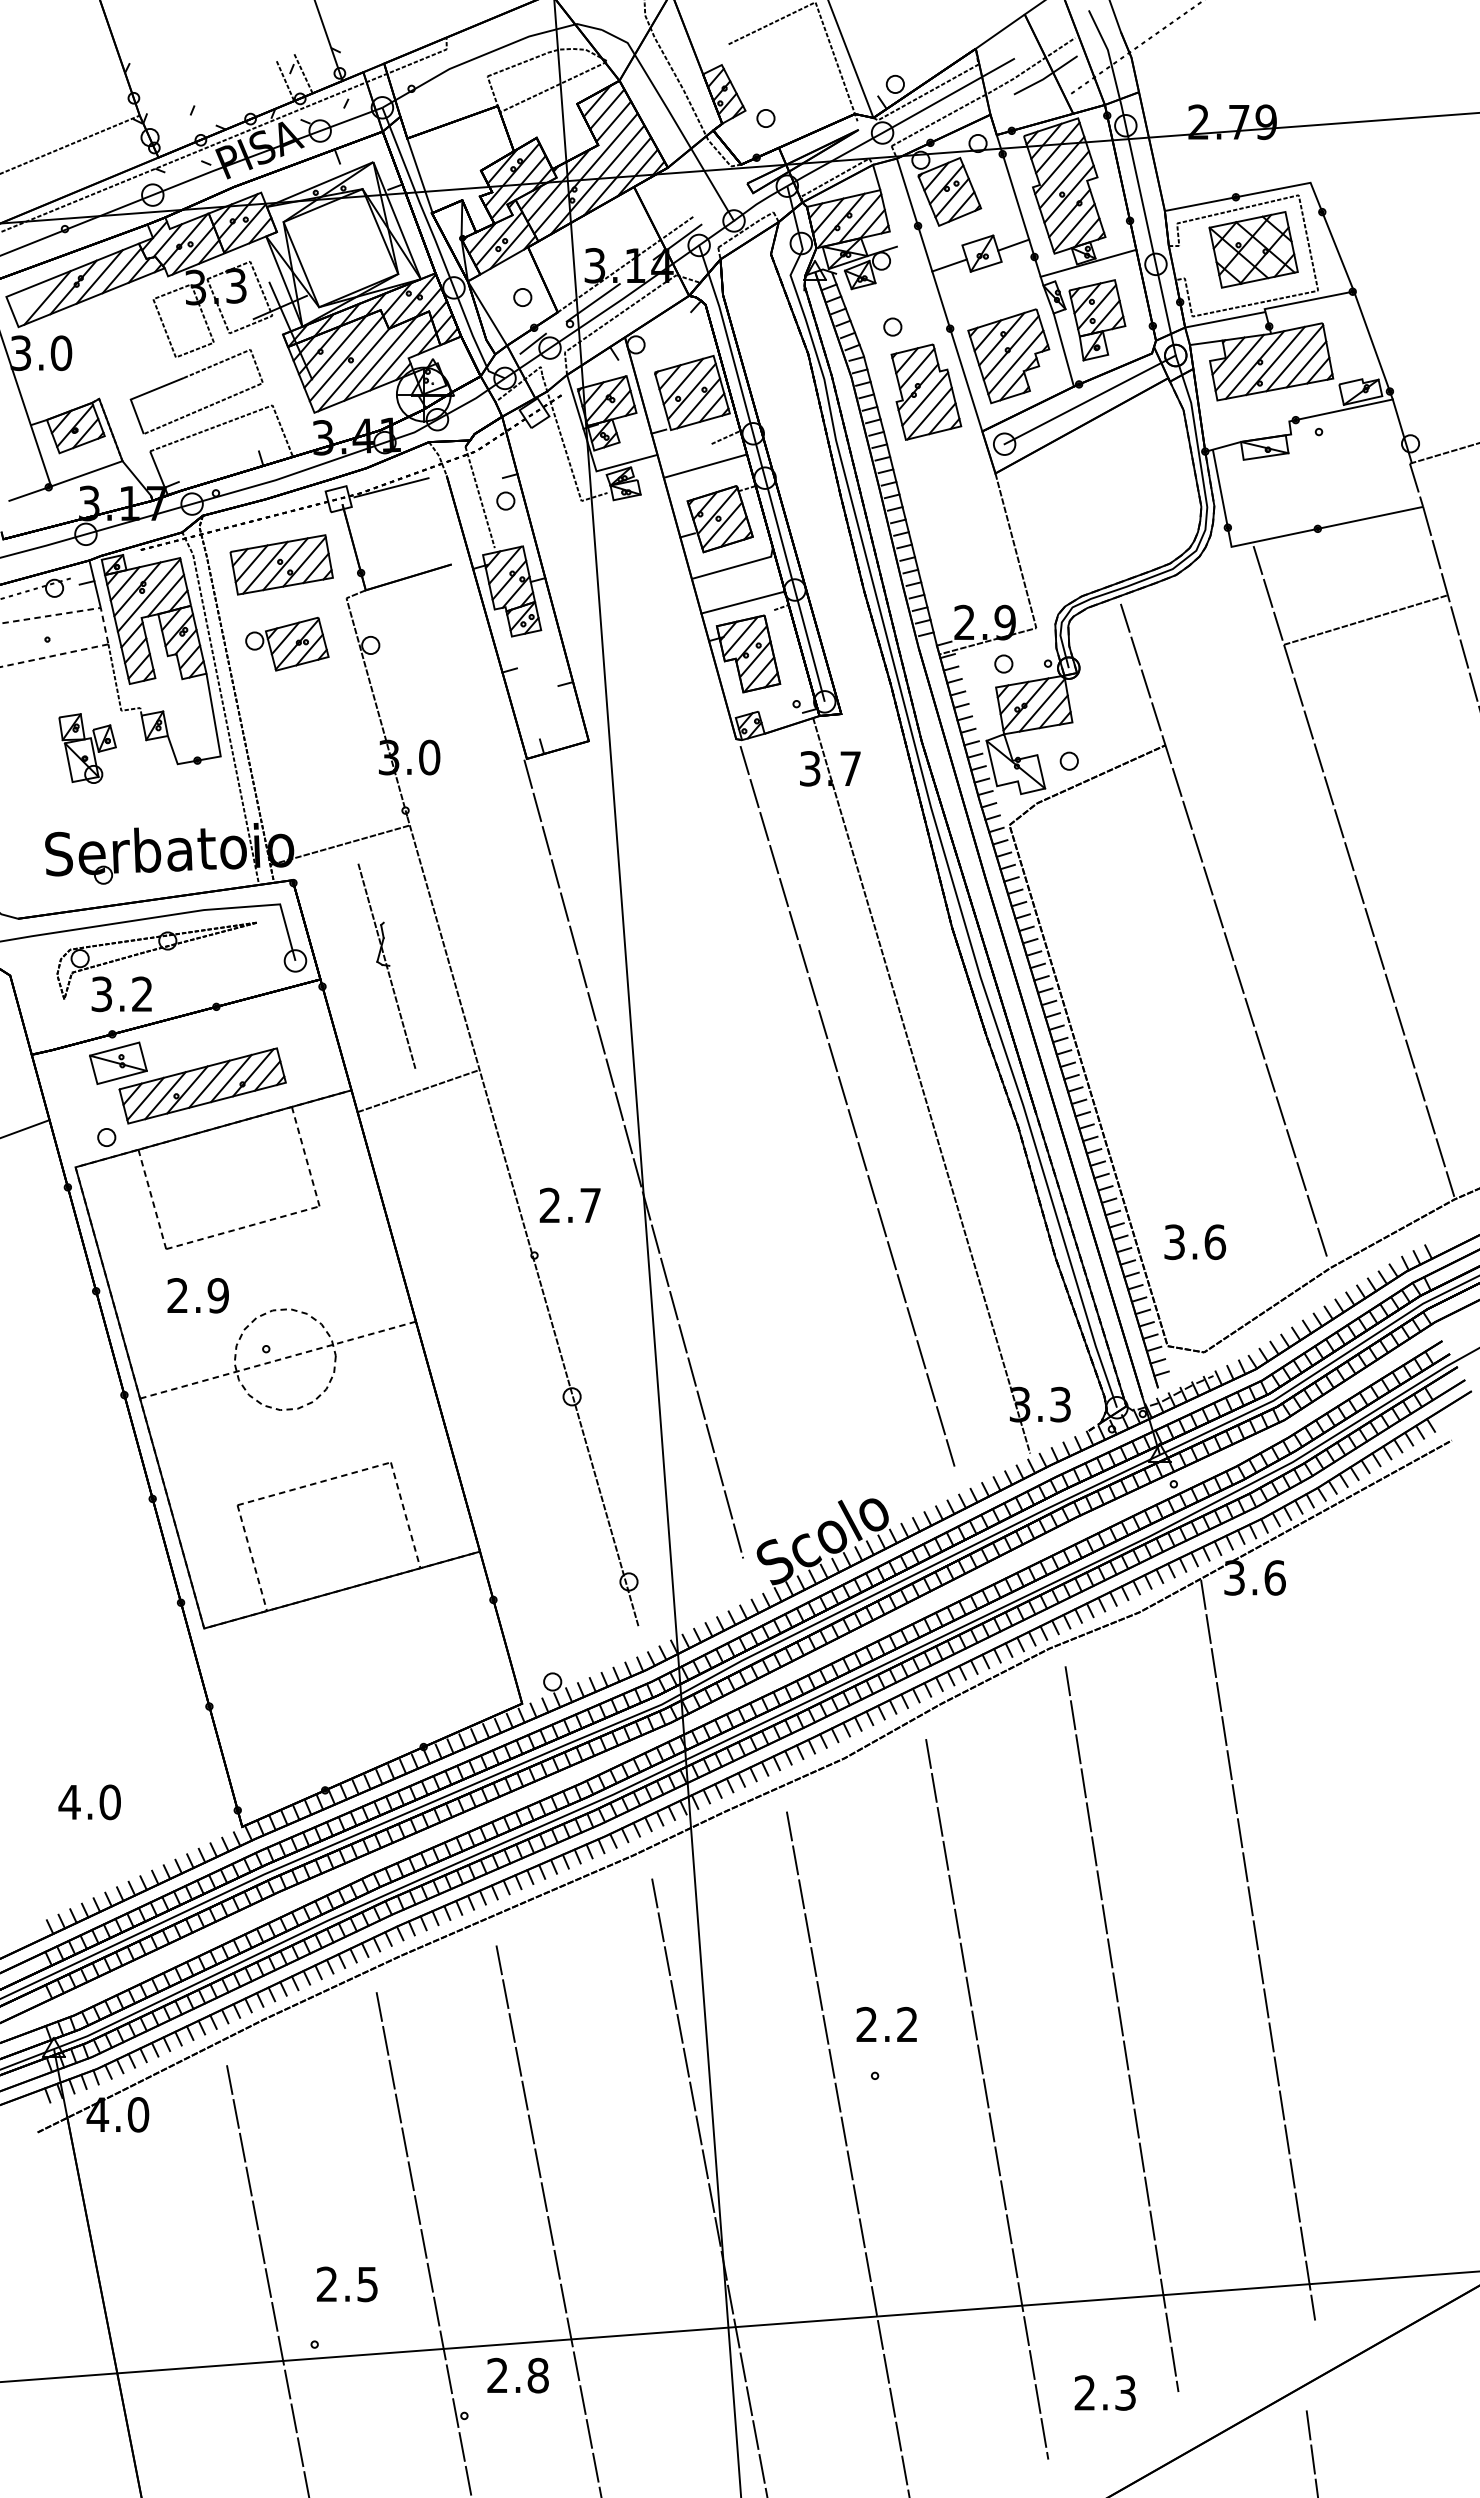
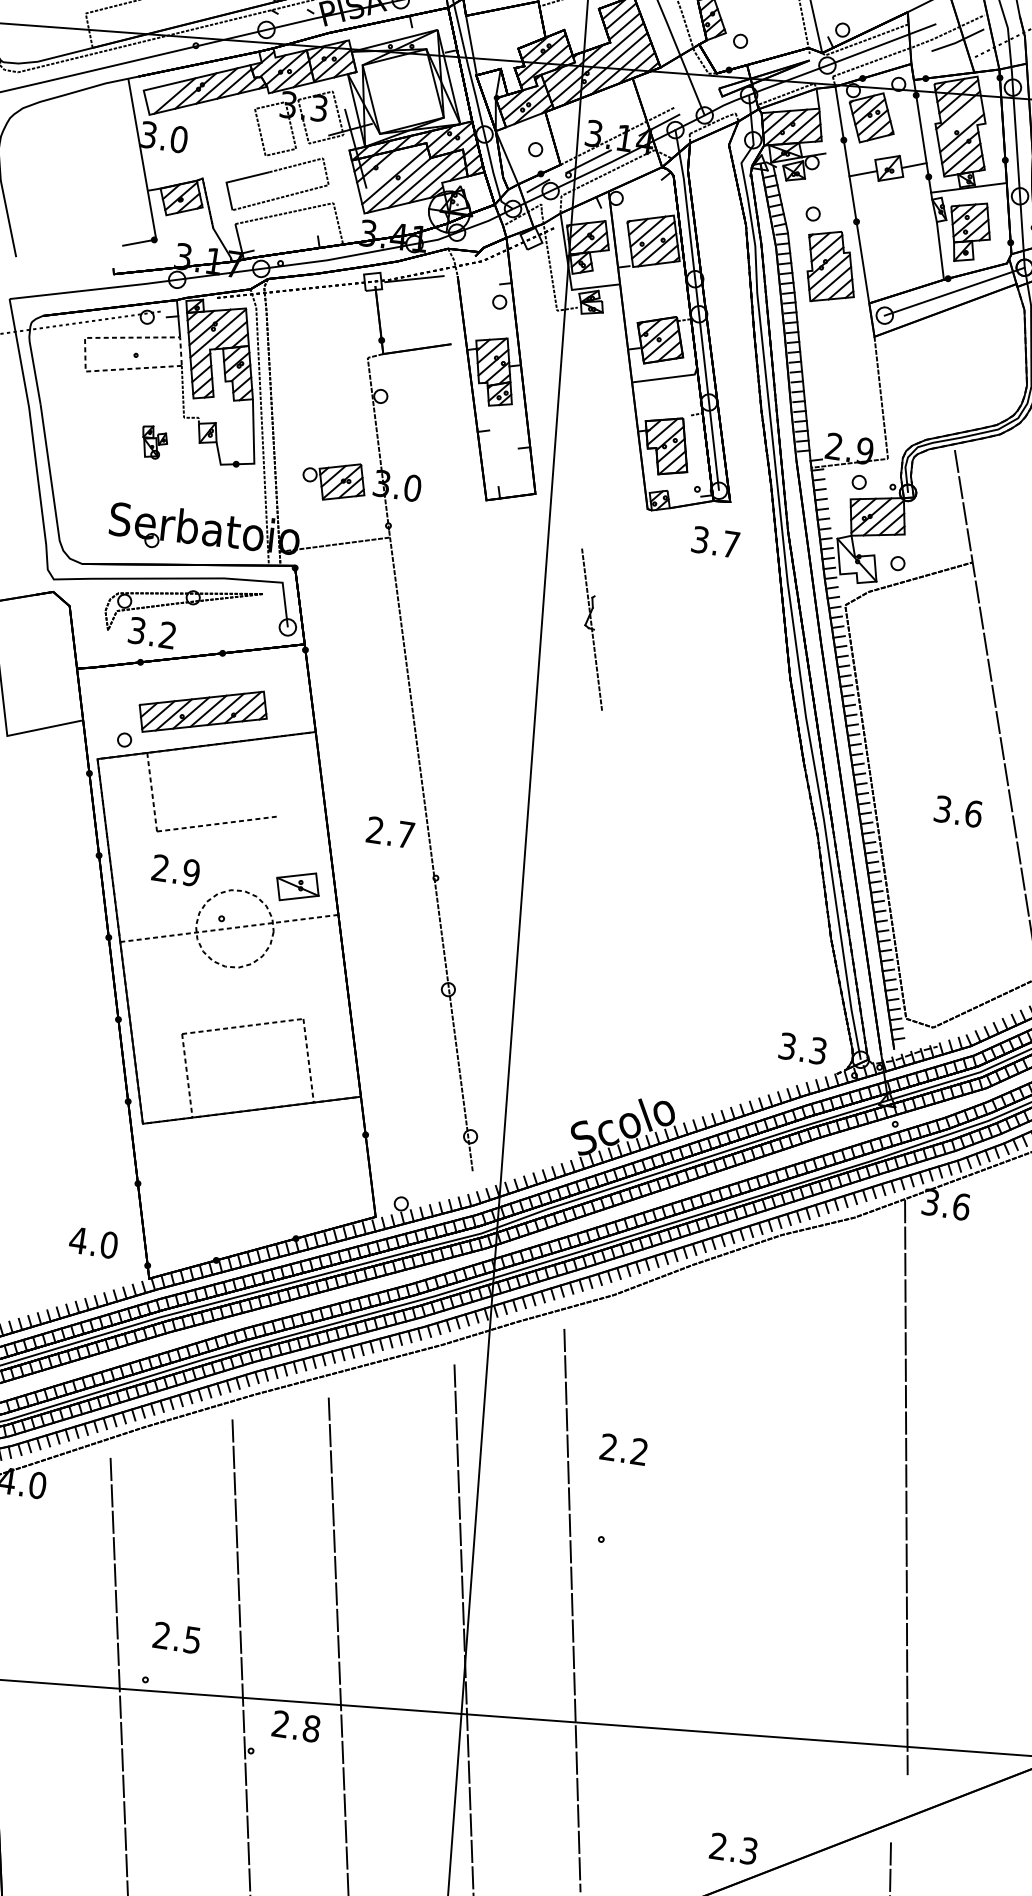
line: (1064, 179) -> (960, 121), removed
line: (335, 351) -> (387, 169), removed
part: (1008, 356) -> (897, 249), removed
line: (725, 437) -> (673, 278), removed
line: (705, 465) -> (655, 297), removed
line: (86, 473) -> (184, 233), removed
line: (479, 497) -> (480, 296), removed
part: (281, 564) -> (322, 324), removed
line: (743, 602) -> (668, 406), removed
part: (287, 643) -> (334, 480), moved
part: (87, 748) -> (154, 442), size x0.6
part: (386, 965) -> (591, 629), moved
part: (118, 1062) -> (298, 886), moved
line: (921, 1085) -> (748, 792), removed
line: (418, 1090) -> (366, 739), removed
line: (847, 1106) -> (690, 800), removed
line: (305, 1156) -> (273, 777), removed
line: (633, 1158) -> (522, 815), removed
text: (569, 1204) -> (390, 831), moved
text: (1195, 1242) -> (958, 811), moved
text: (89, 1802) -> (93, 1242), moved
text: (886, 2023) -> (623, 1448), moved
line: (1121, 2029) -> (793, 1532), removed
line: (987, 2099) -> (684, 1570), removed
text: (1104, 2392) -> (733, 1848), moved

